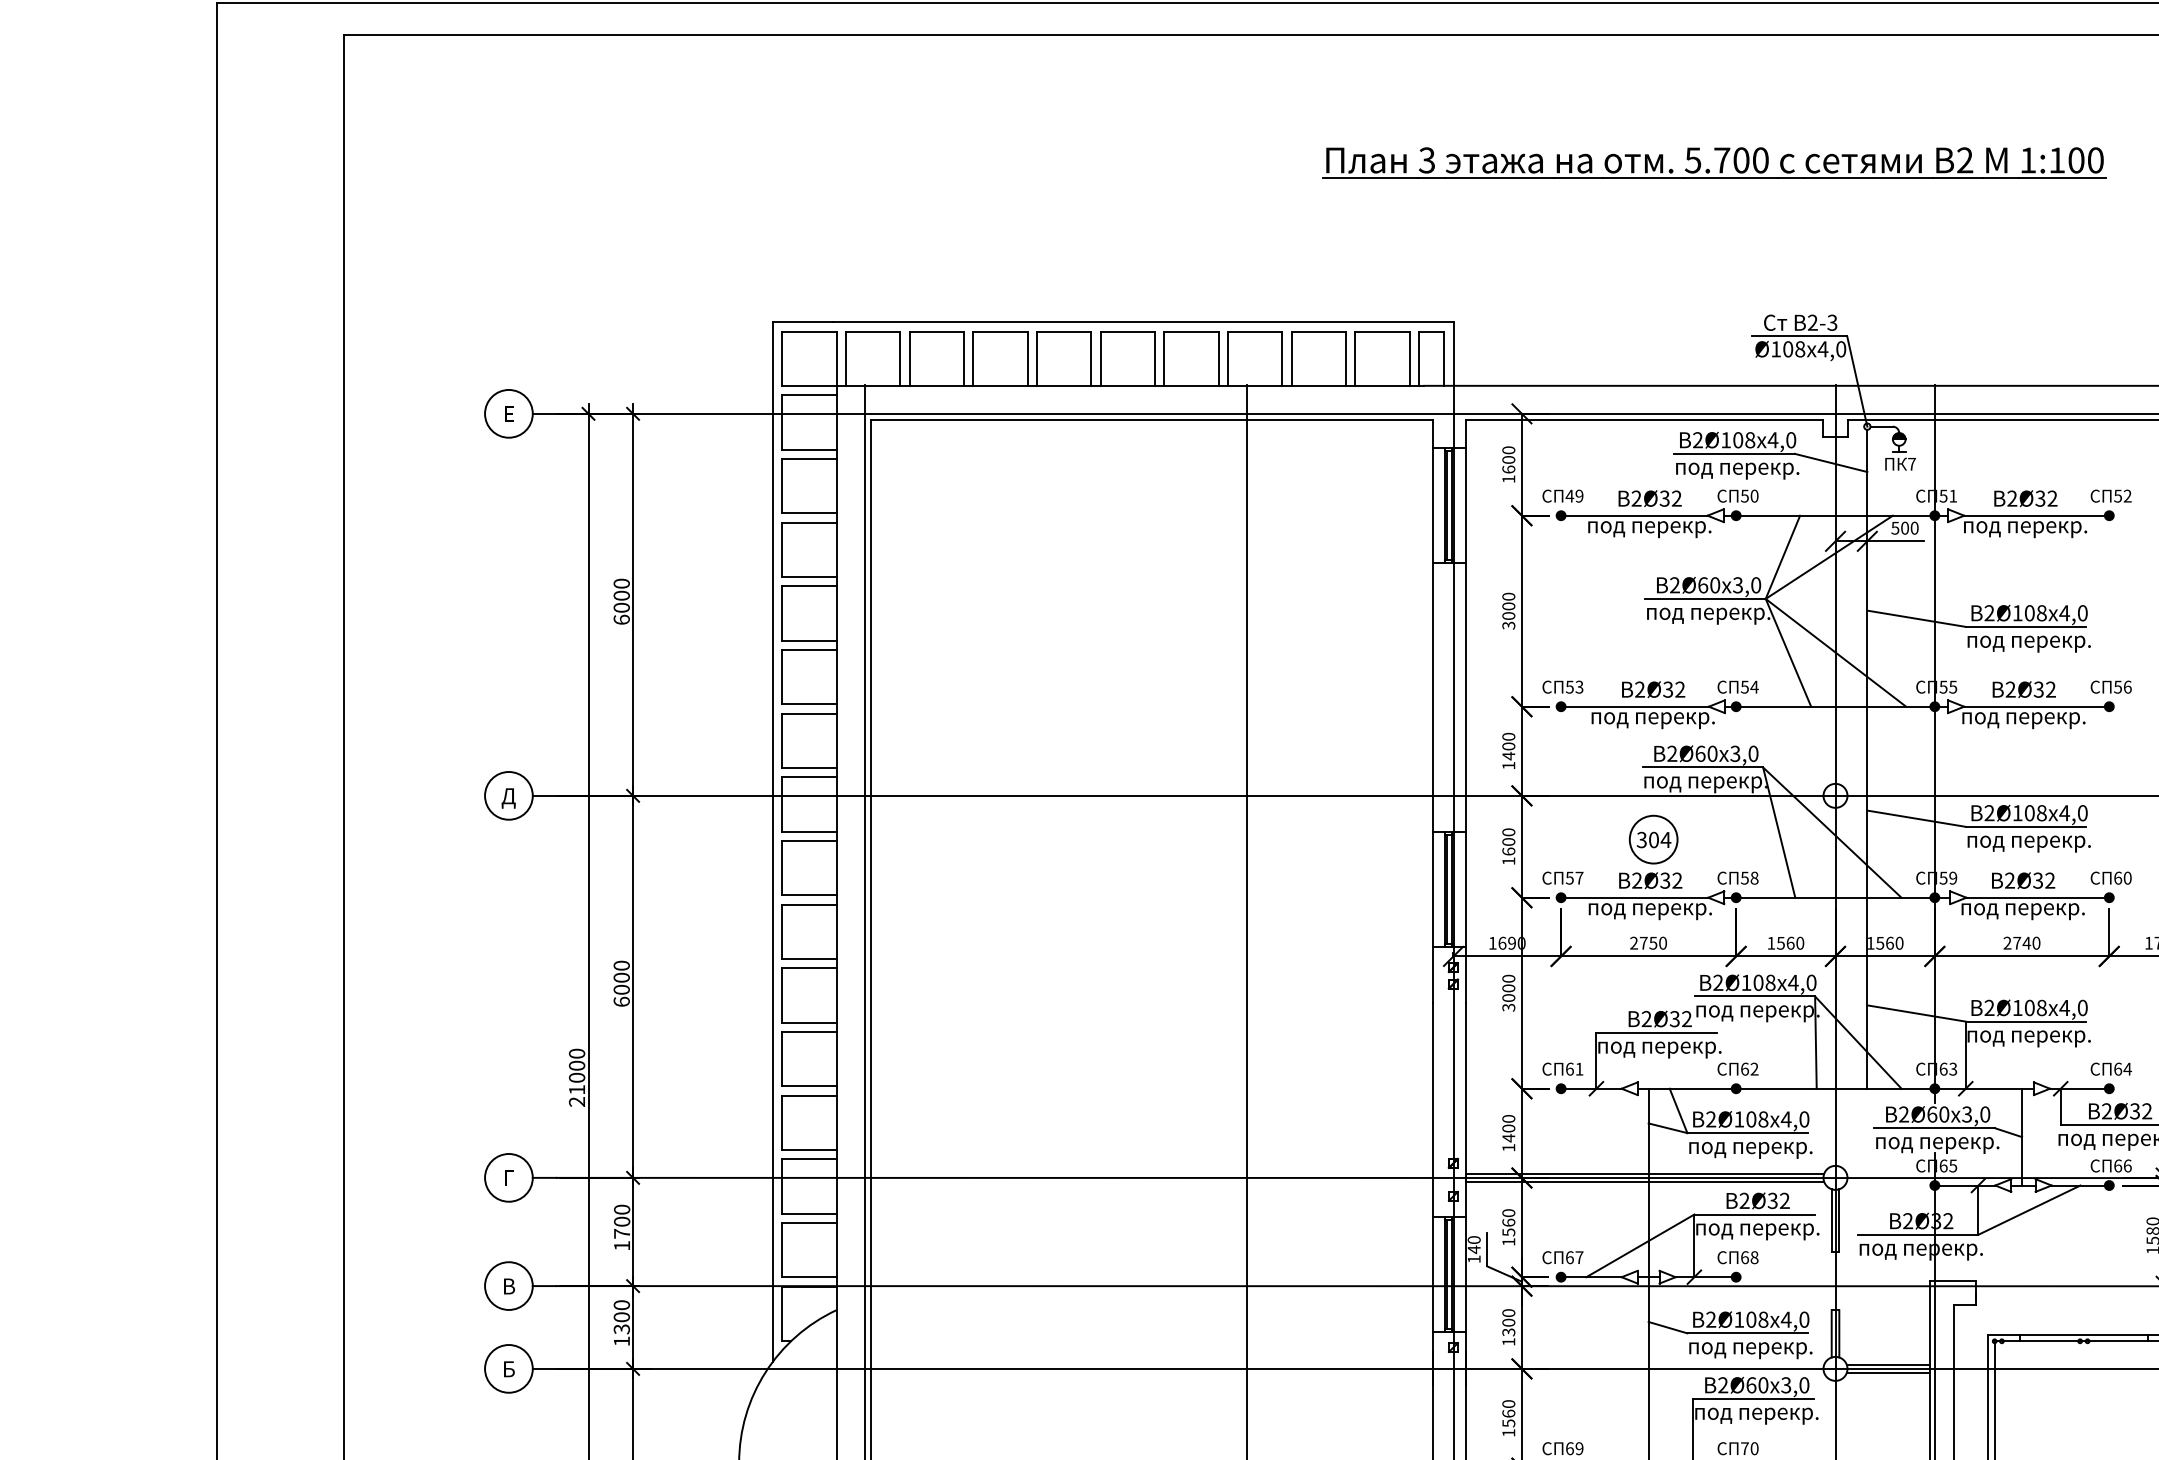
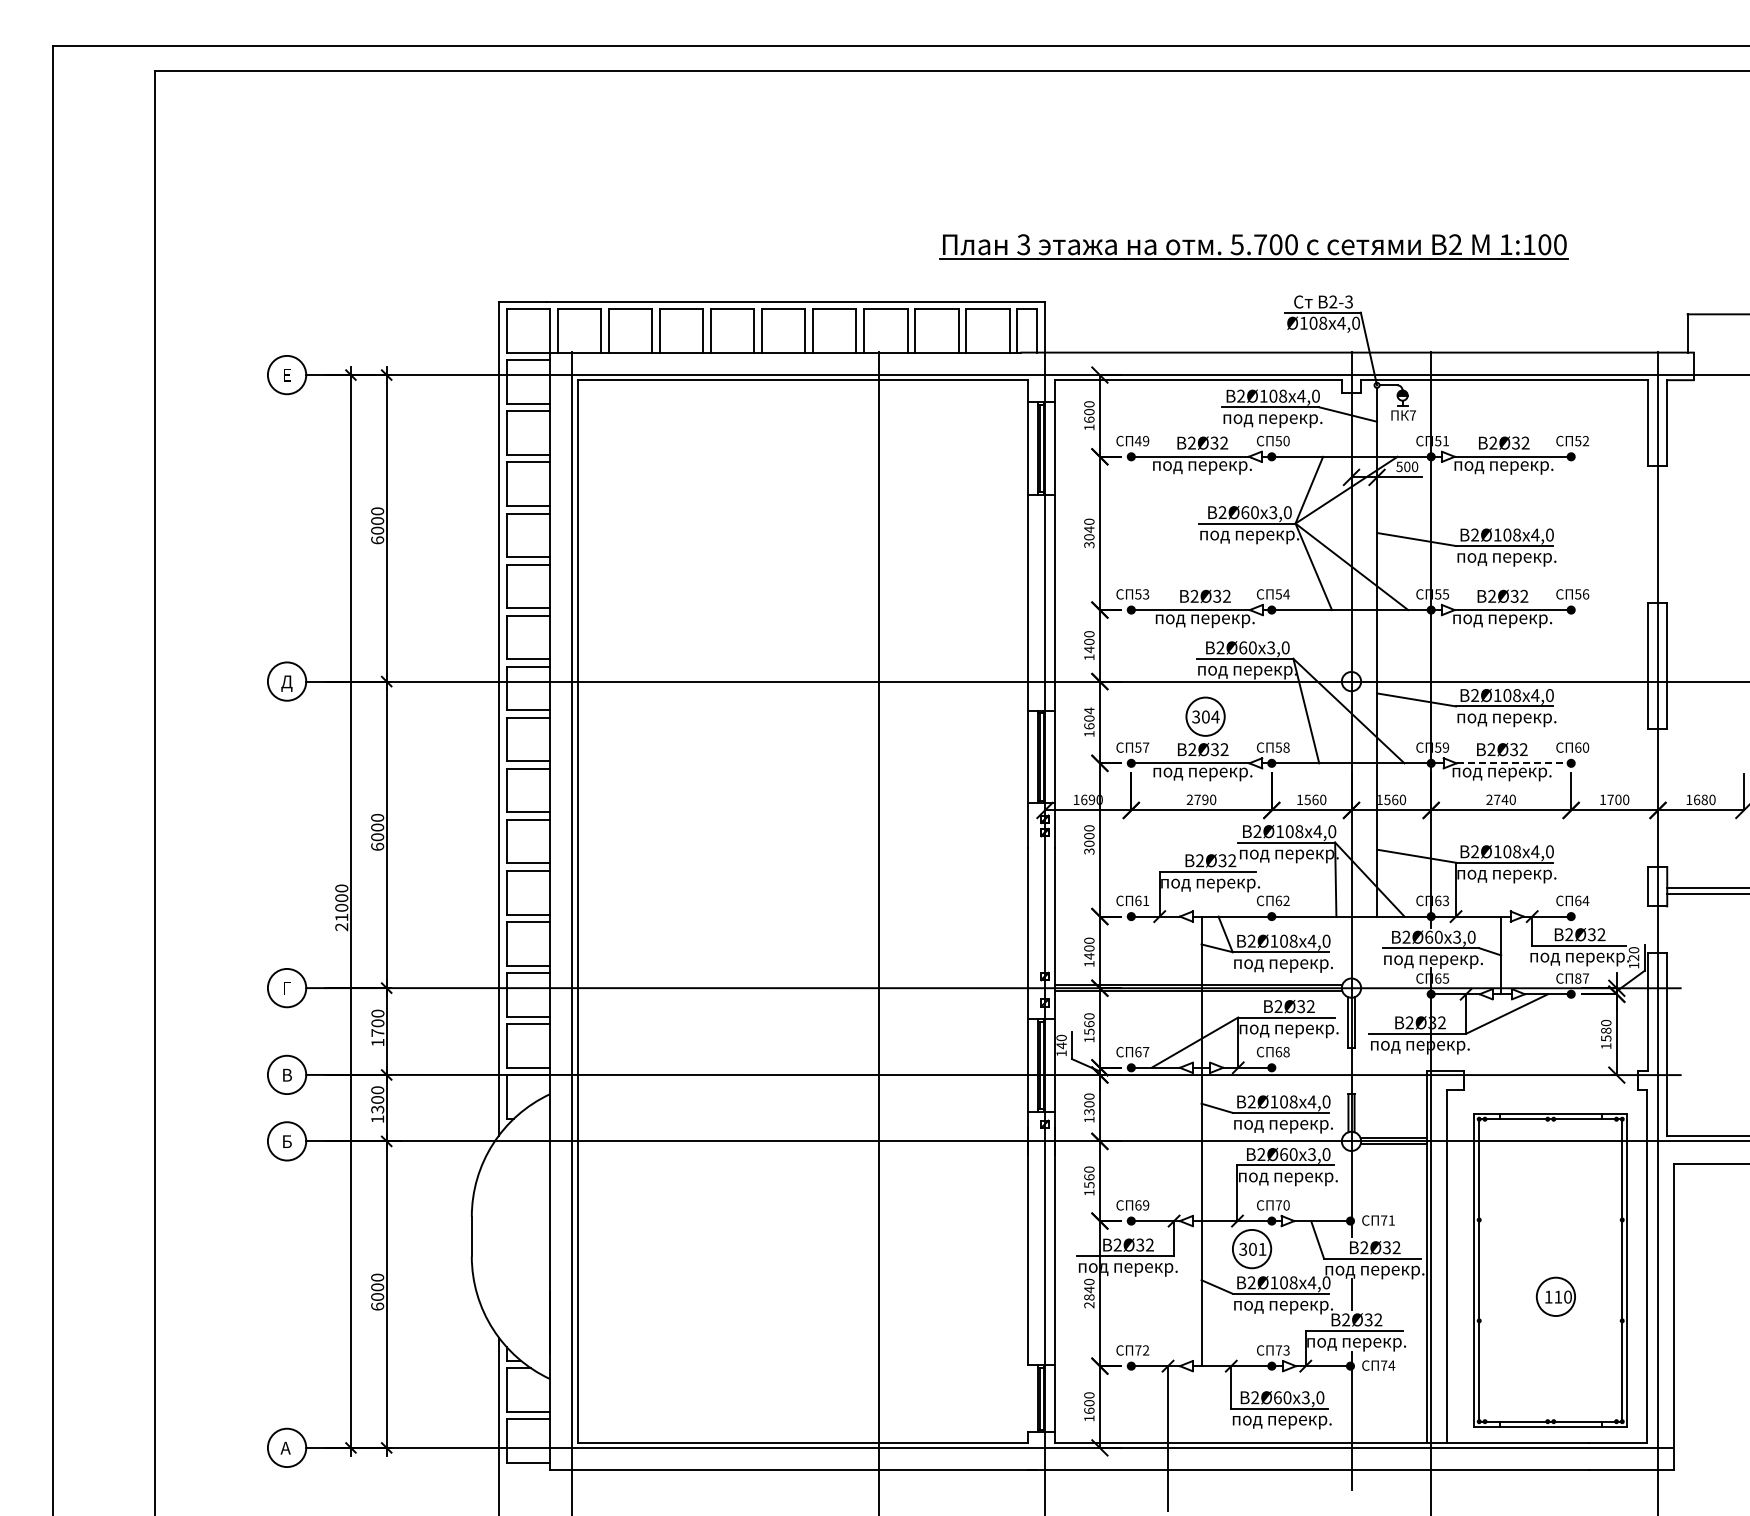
part: (1713, 162) -> (1253, 246), moved
text: (1508, 606) -> (1089, 529), 3000 -> 3040
text: (1508, 831) -> (1089, 710), 1600 -> 1604
line: (2038, 897) -> (1514, 763), solid -> dashed
text: (1653, 942) -> (1205, 799), 2750 -> 2790
text: (2123, 1165) -> (1582, 978), 66 -> 87

